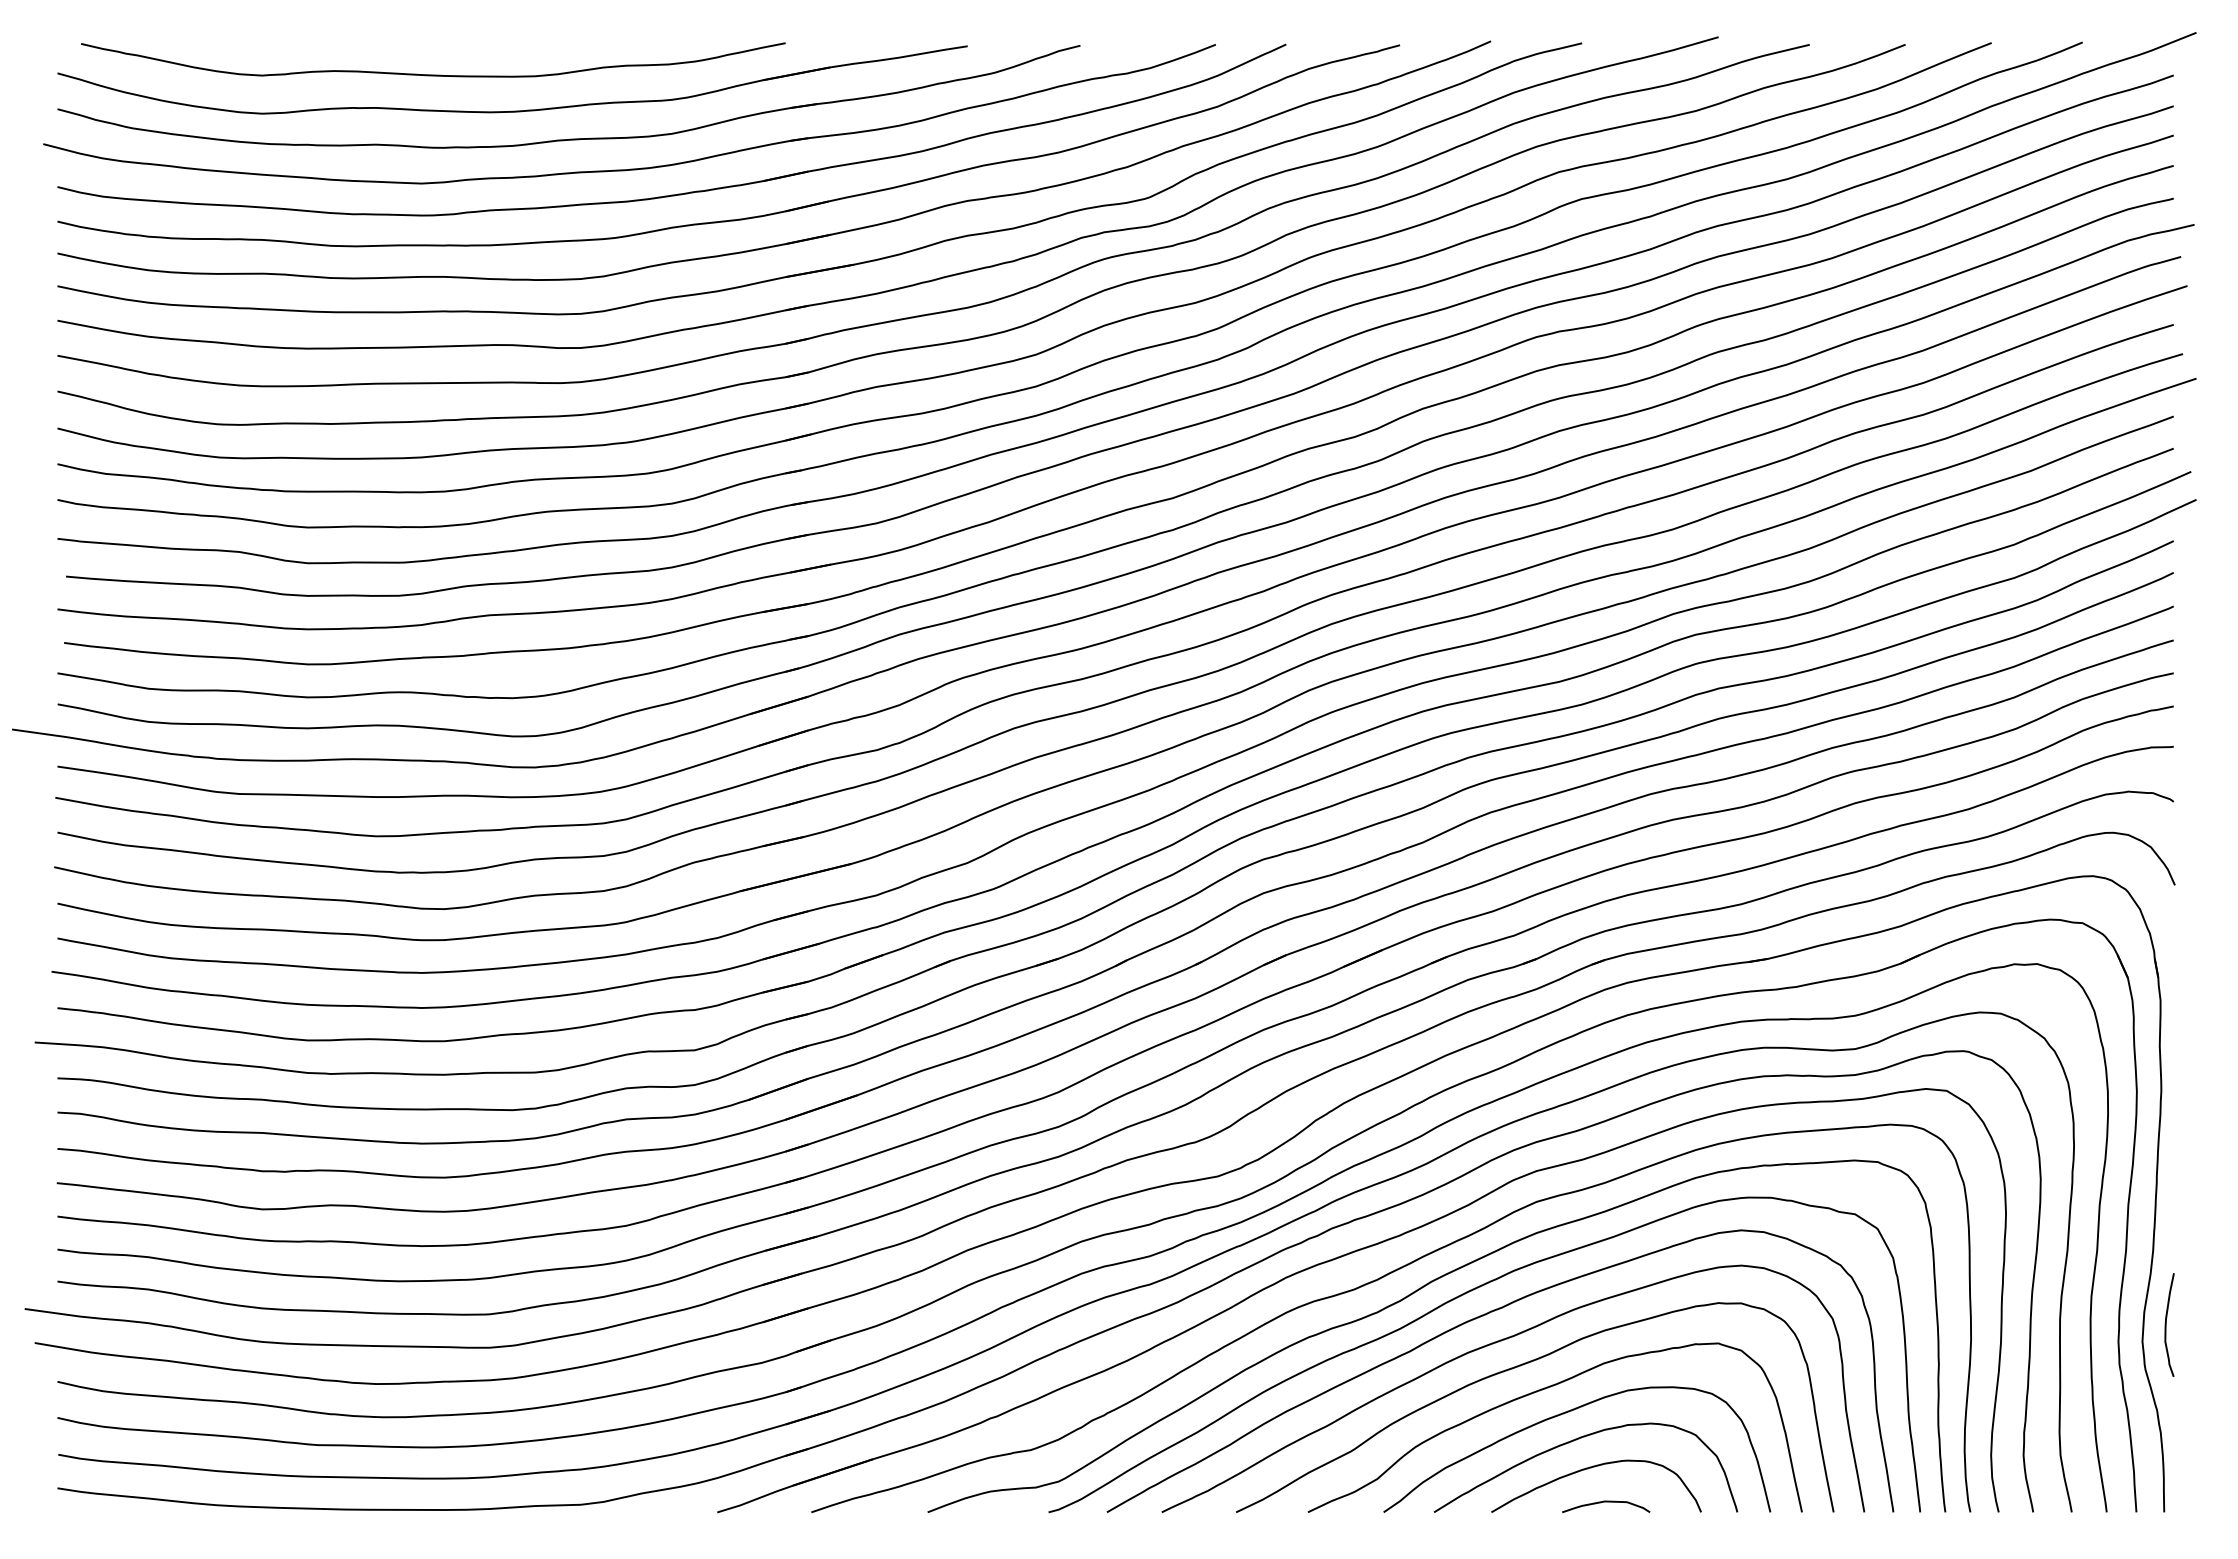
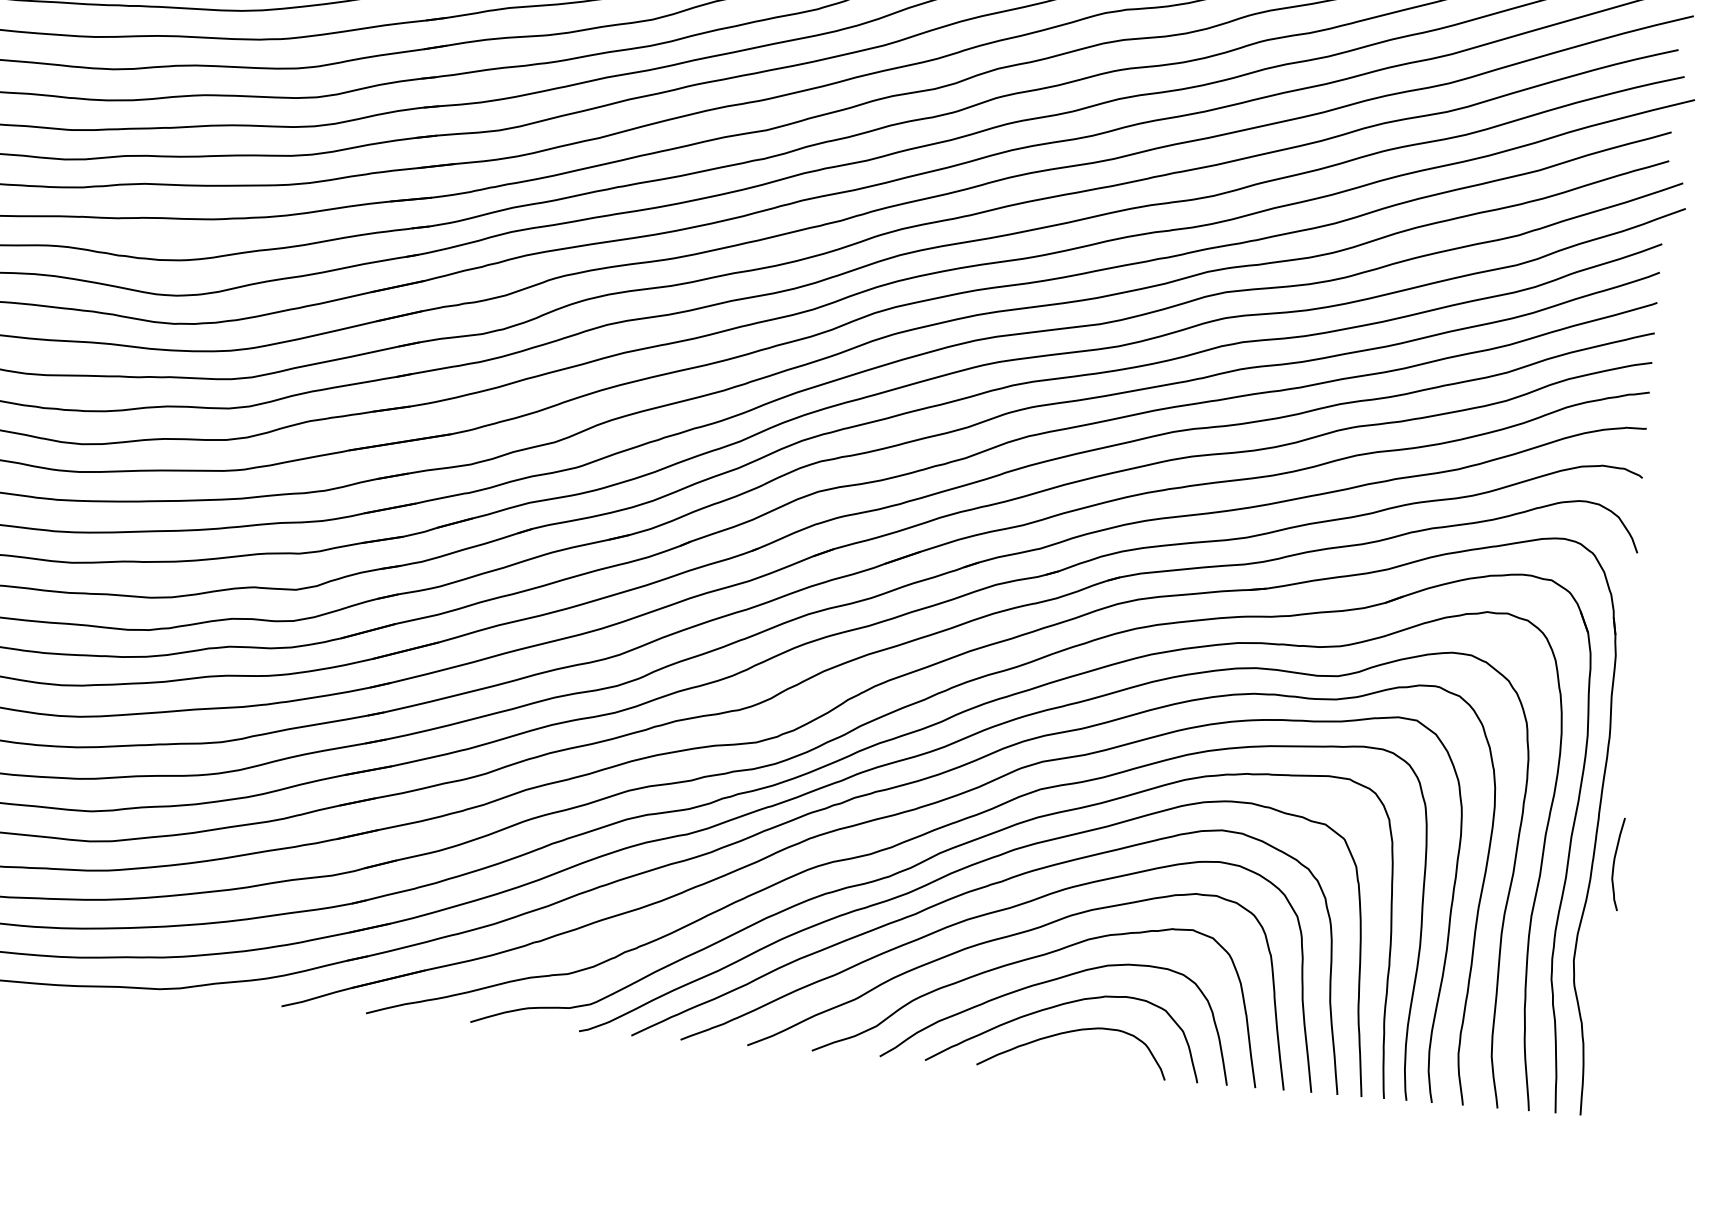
curve: (2166, 1324) -> (1614, 863), moved
curve: (1606, 1502) -> (1080, 1064), removed

